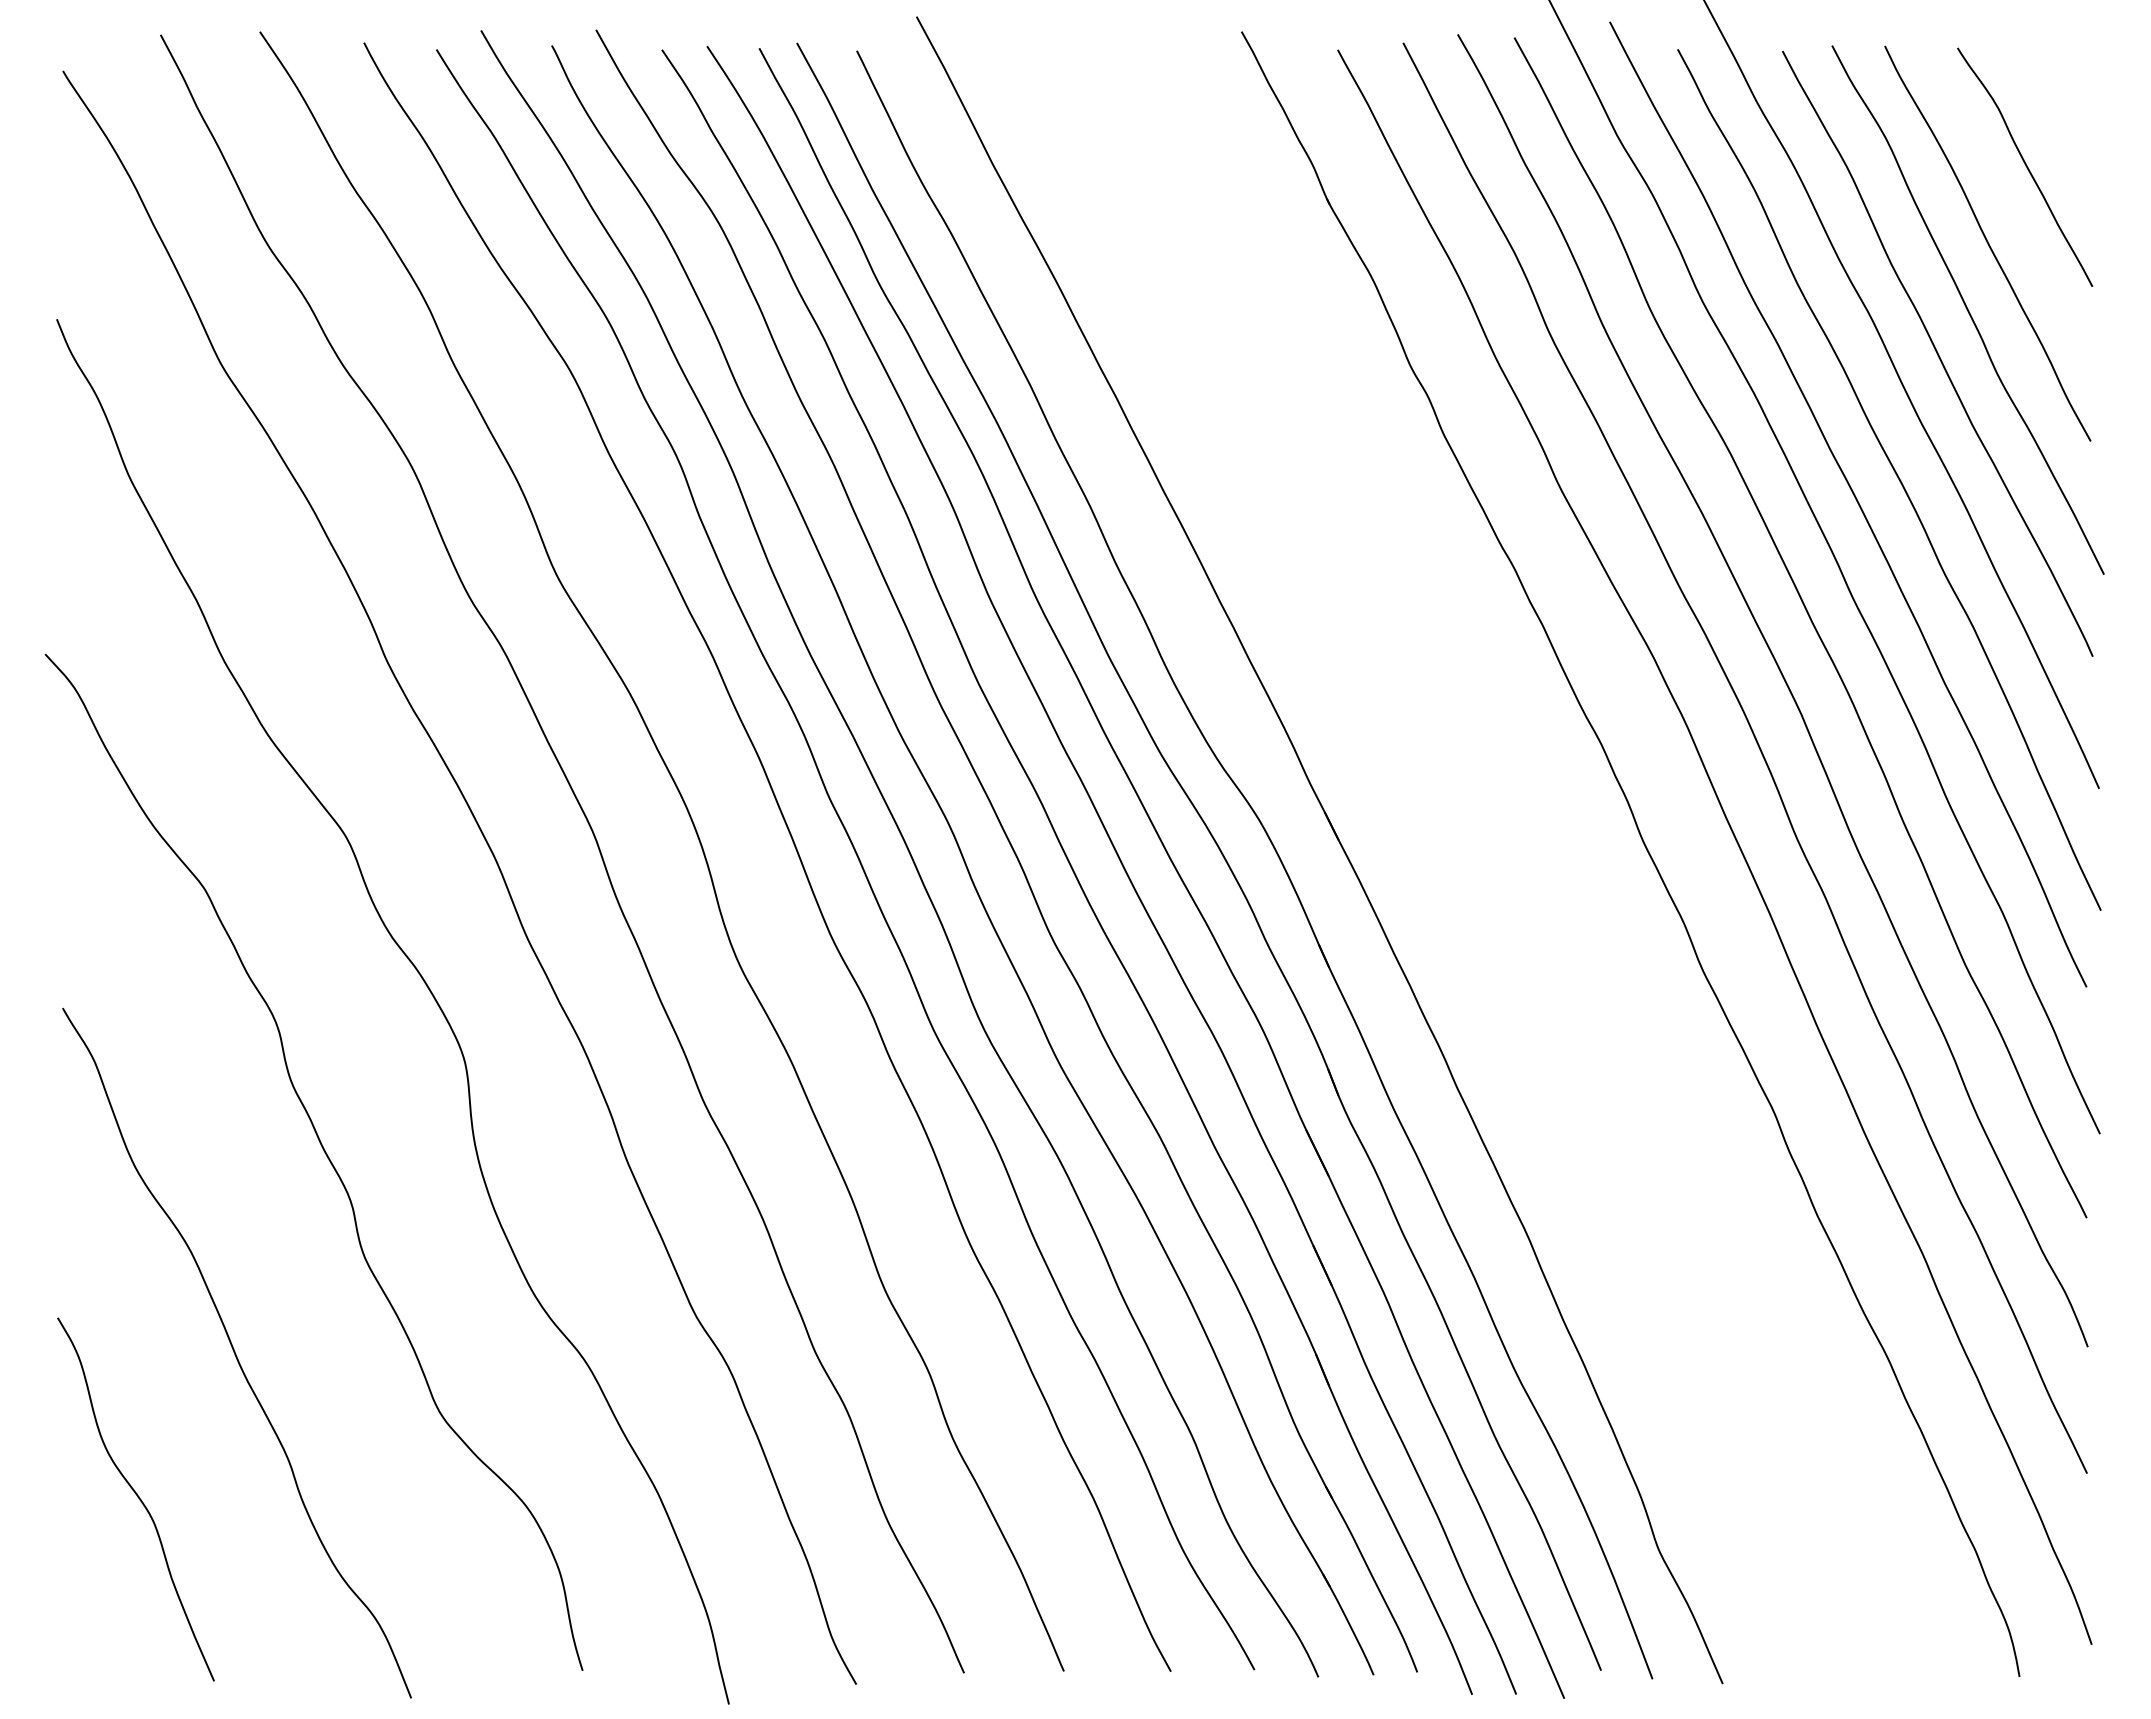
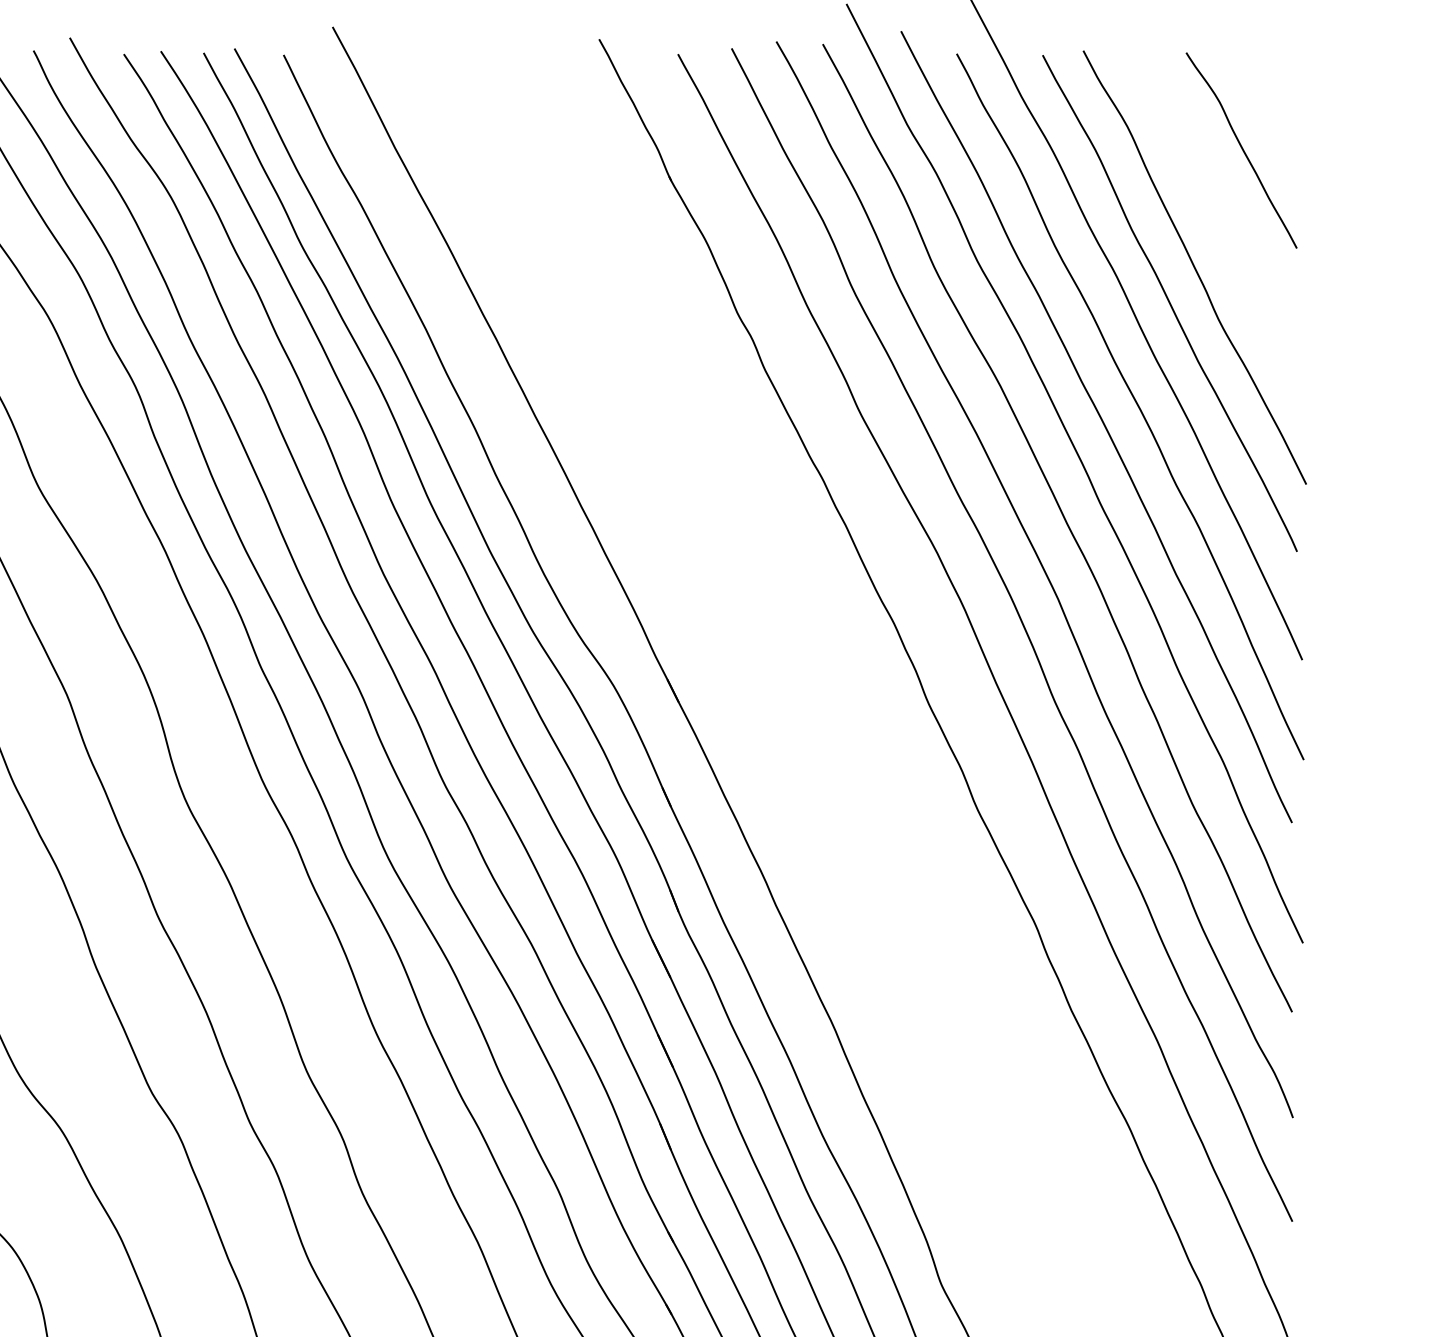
curve: (1987, 243) -> (1210, 212), removed

